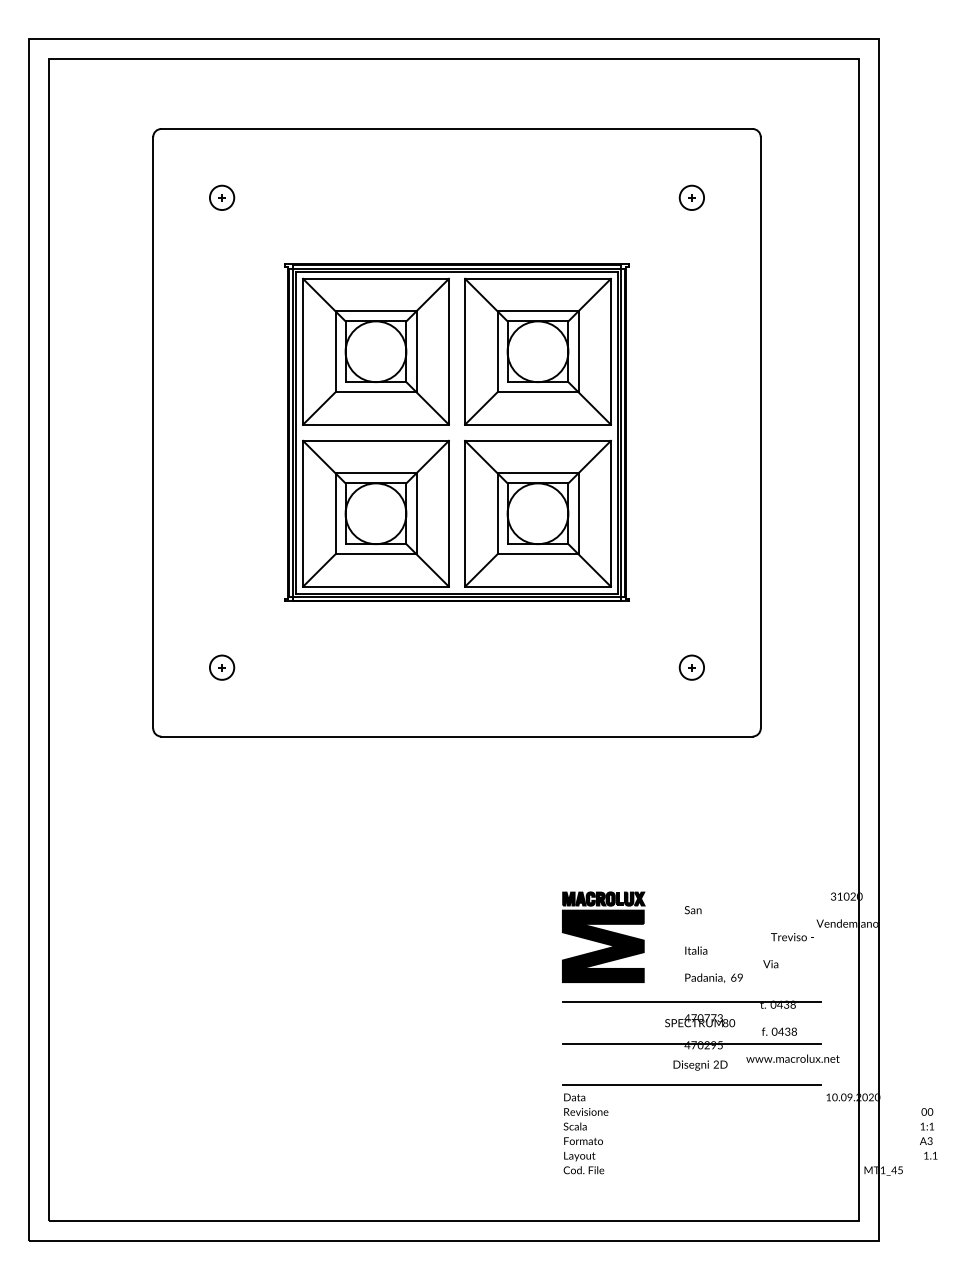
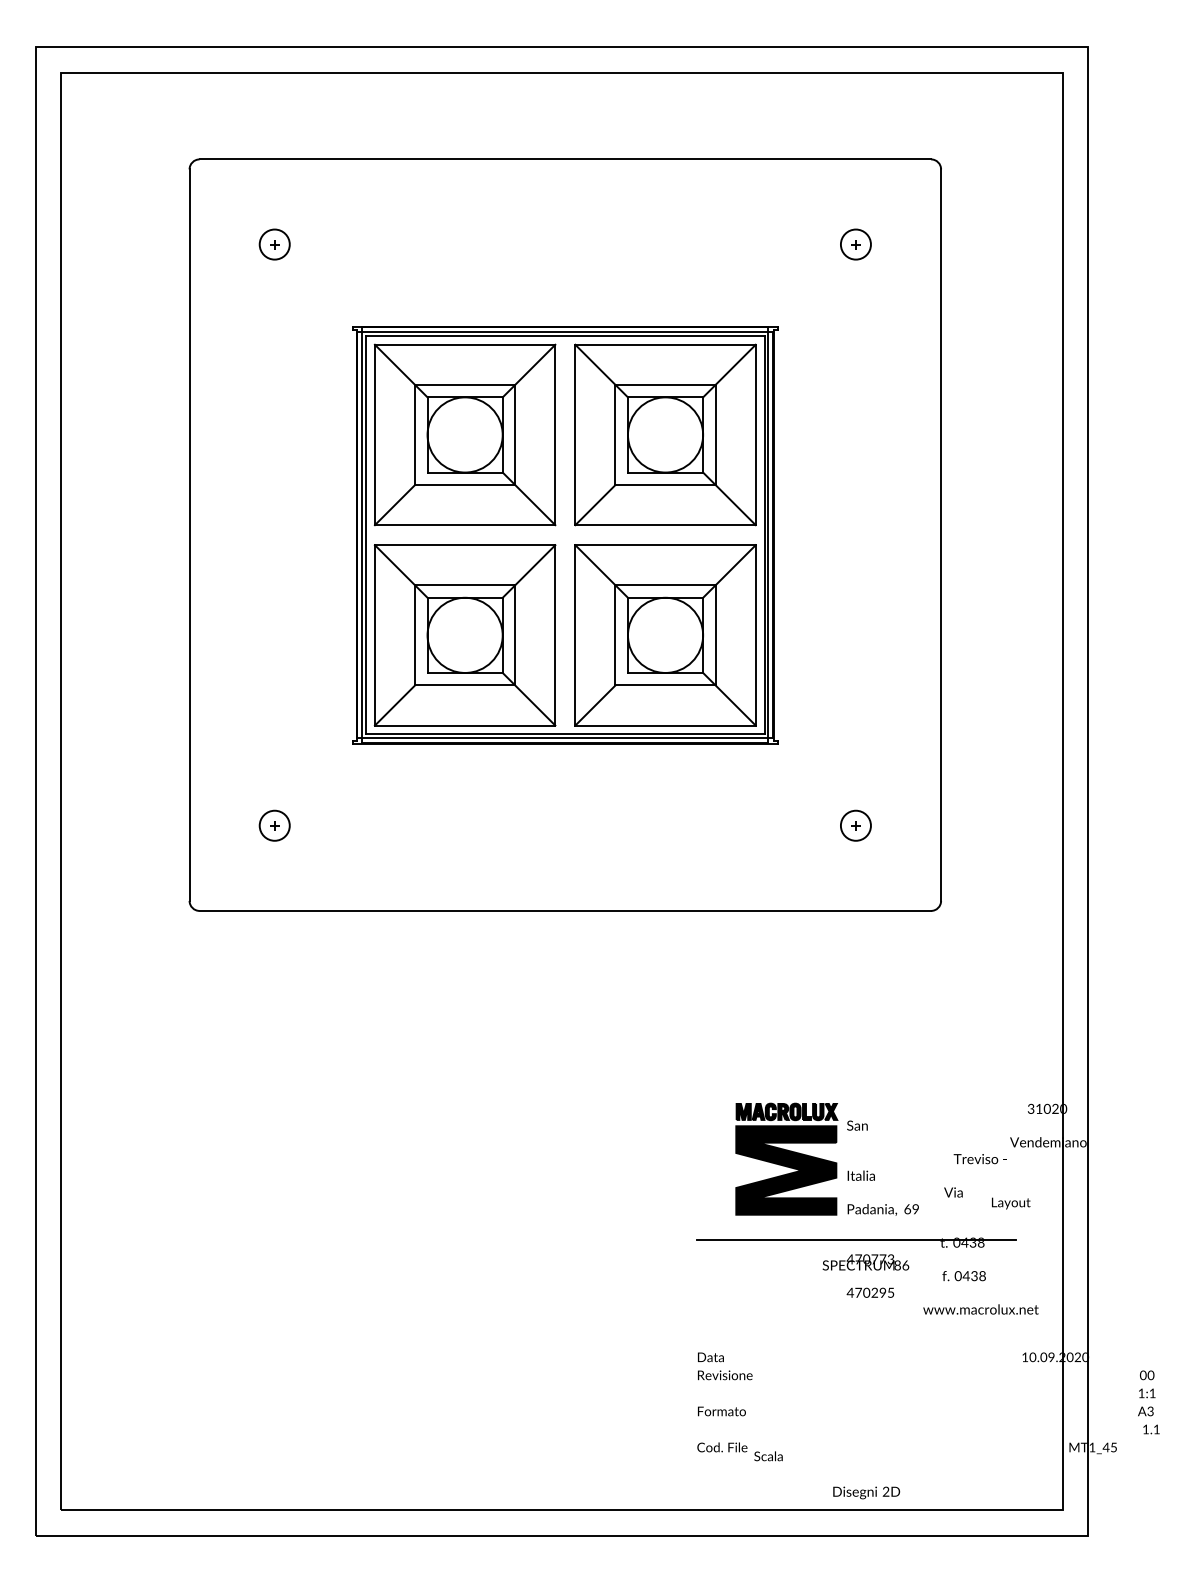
part: (603, 936) -> (786, 1158), moved
text: (731, 1022) -> (905, 1264), 80 -> 86
line: (691, 1044) -> (855, 1291), removed
text: (700, 1065) -> (866, 1492), moved
line: (691, 1085) -> (855, 1342), removed
text: (575, 1126) -> (768, 1456), moved
text: (580, 1156) -> (1011, 1203), moved

